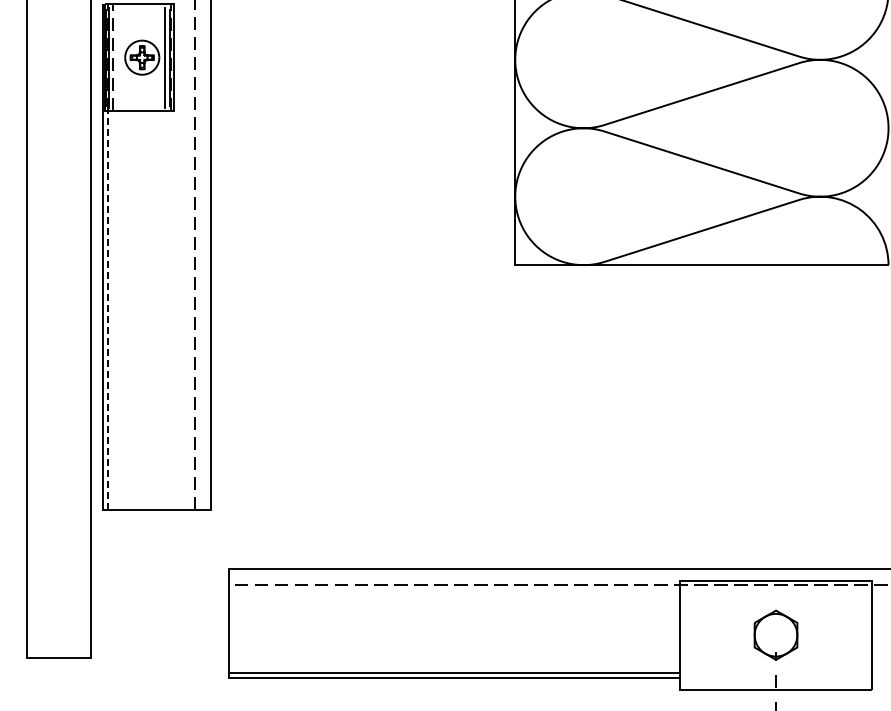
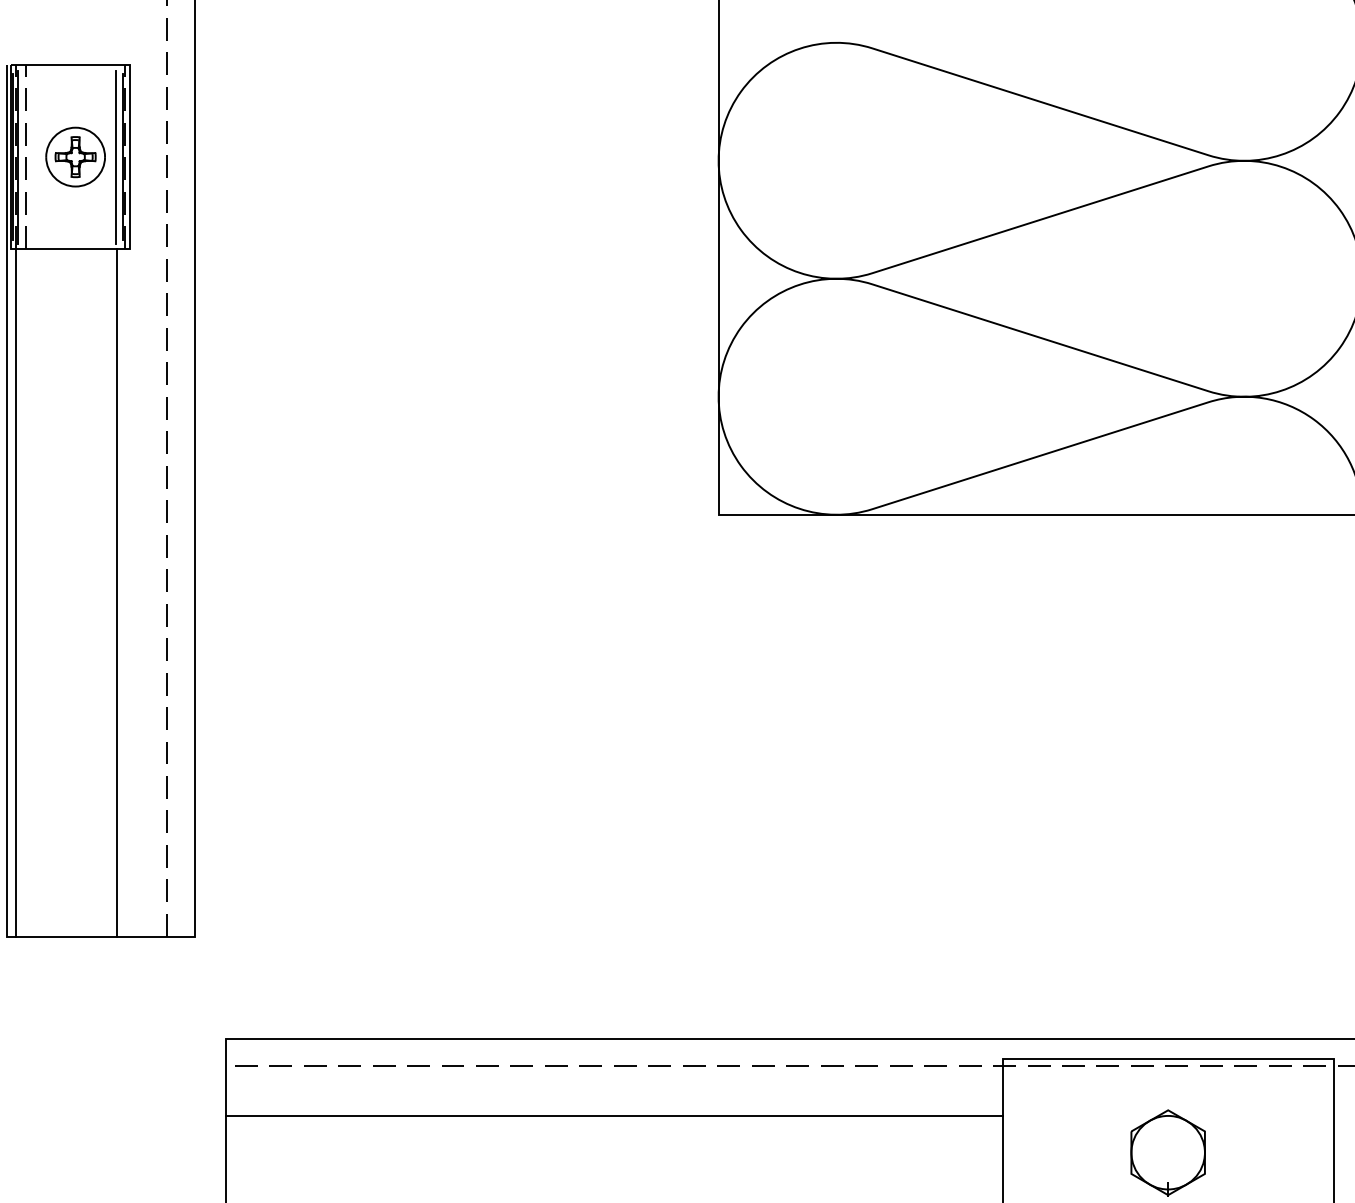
line: (107, 310) -> (15, 592), dashed -> solid
line: (166, 310) -> (117, 592), added
line: (454, 613) -> (613, 1115), added

